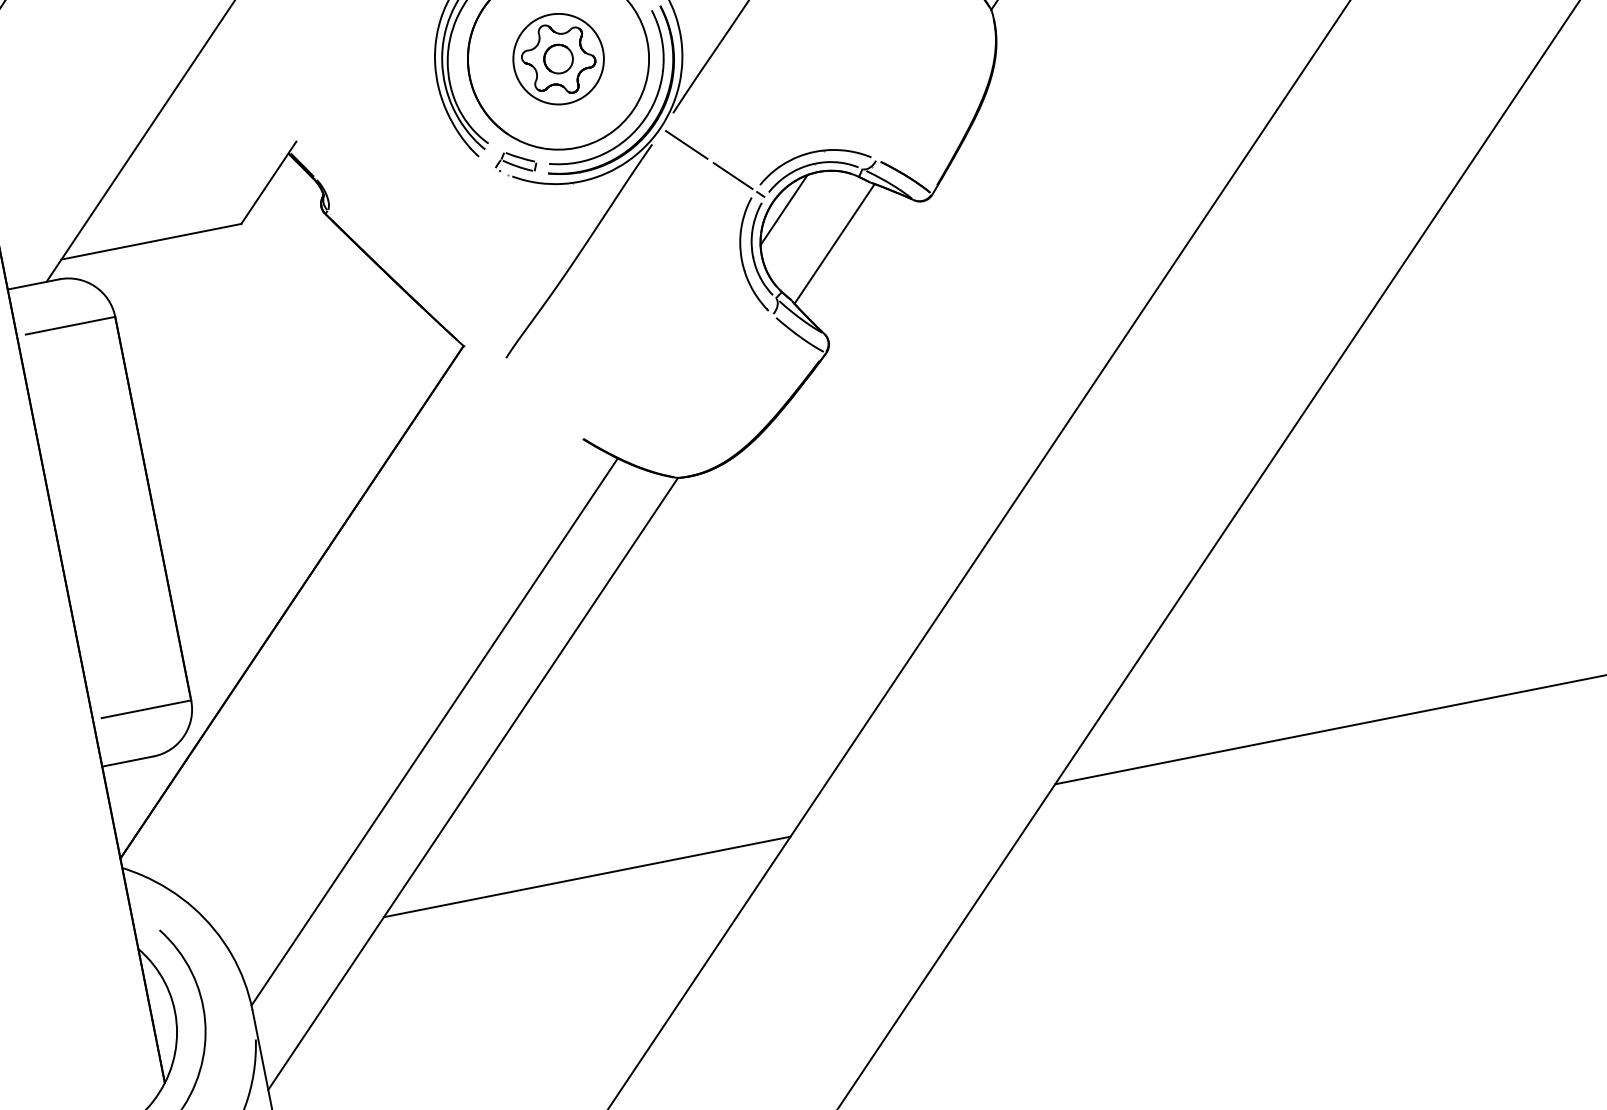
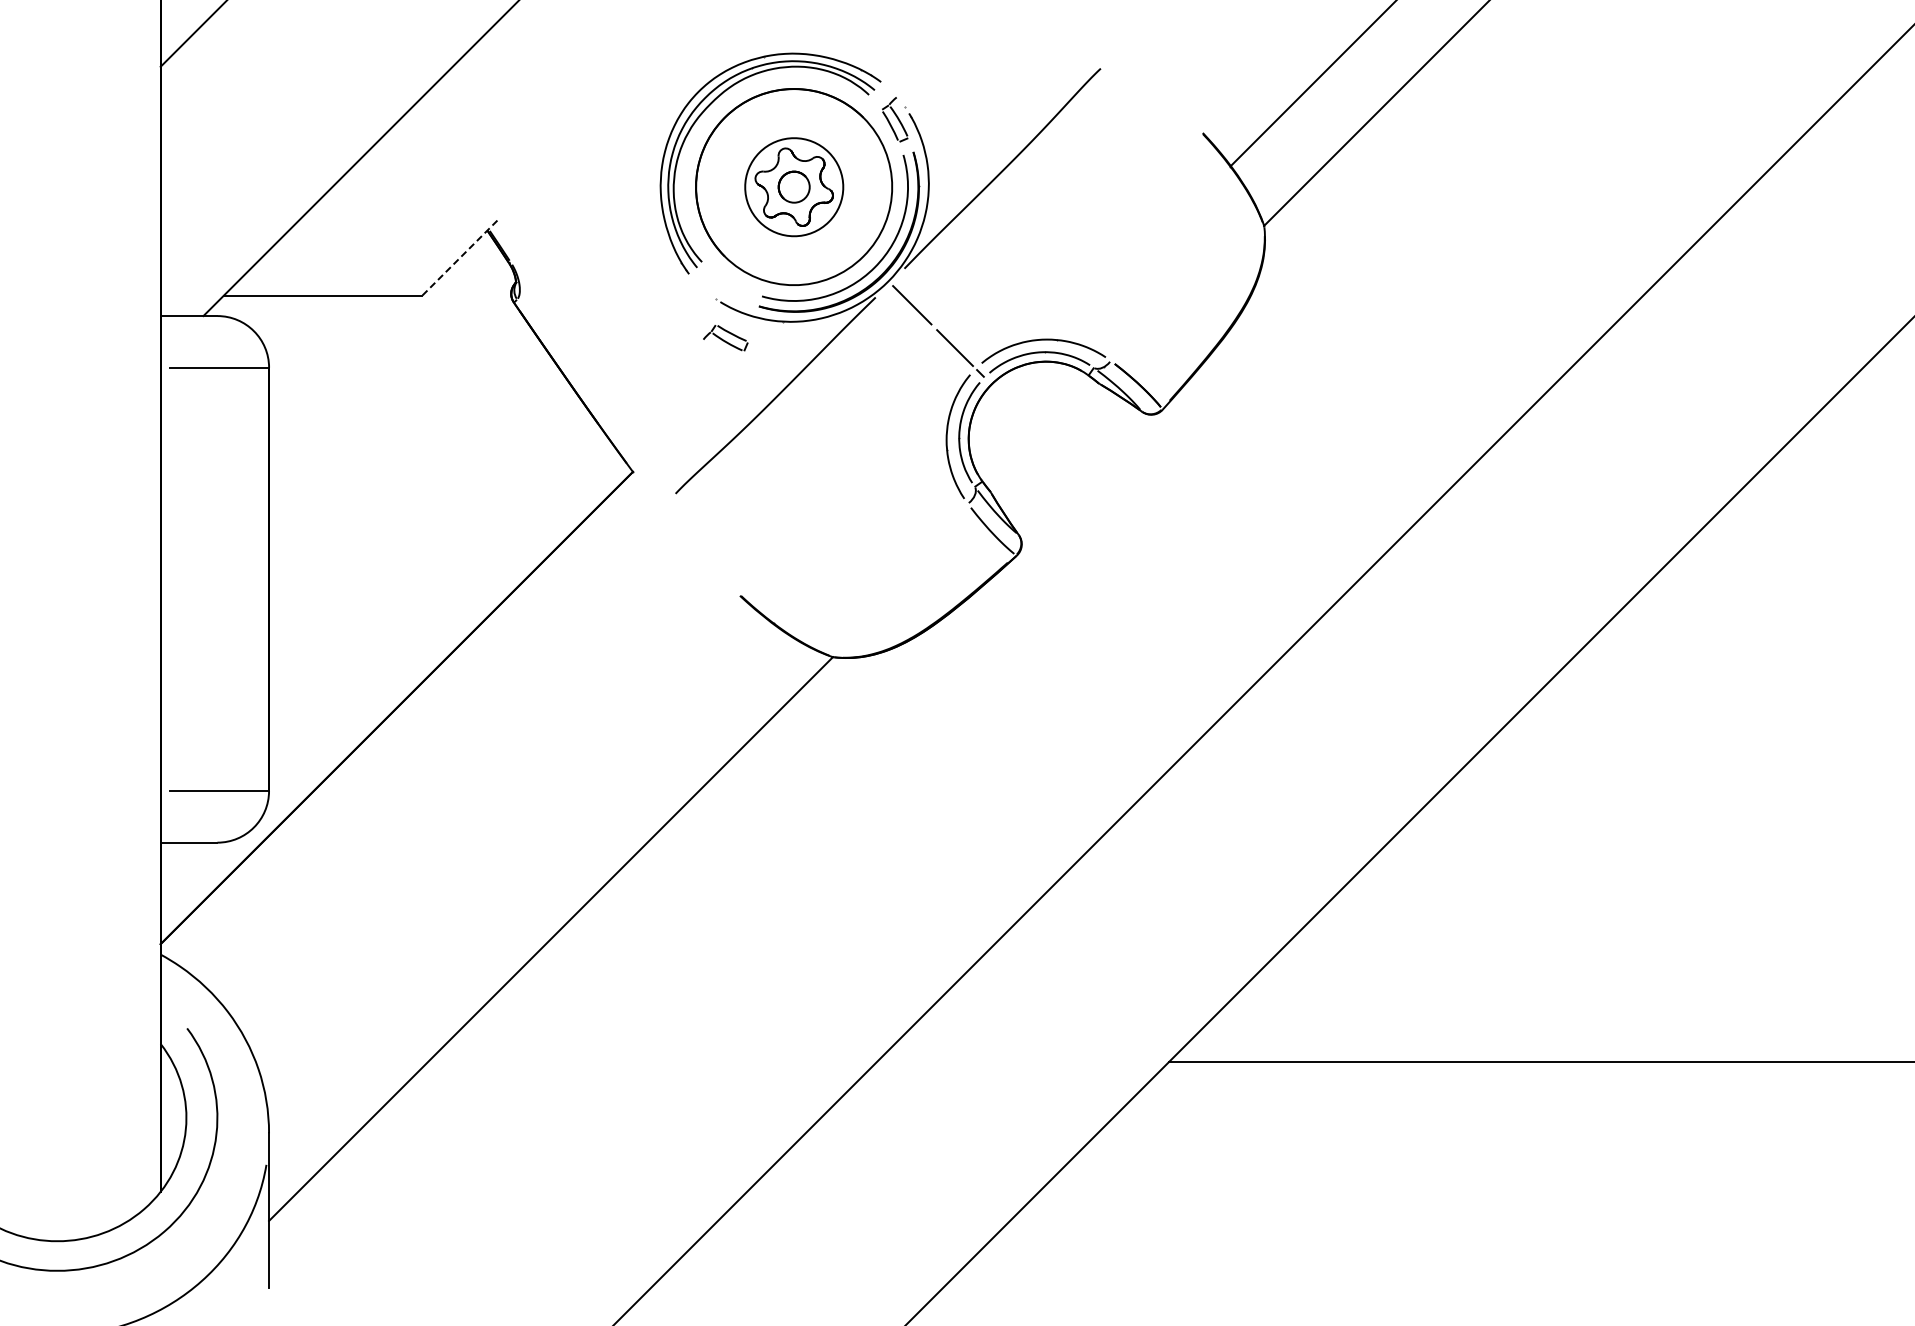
part: (515, 163) -> (725, 338), moved
line: (268, 182) -> (460, 257), solid -> dashed
line: (783, 209) -> (1001, 394), removed
line: (834, 243) -> (1048, 441), removed
line: (435, 731) -> (521, 875), removed
line: (587, 876) -> (652, 1061), removed

